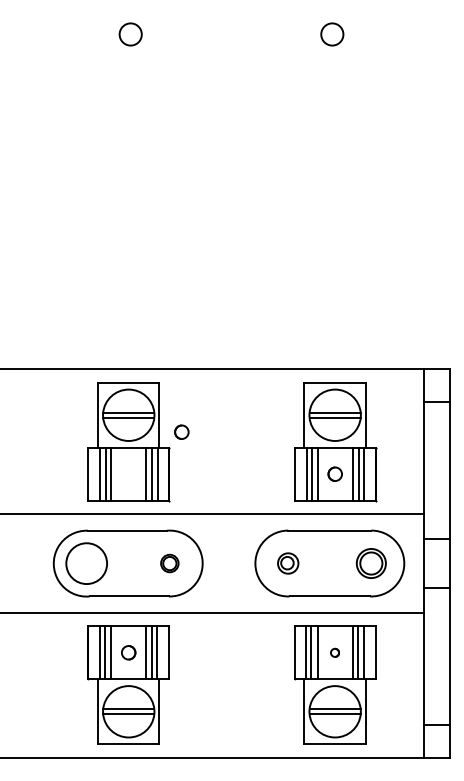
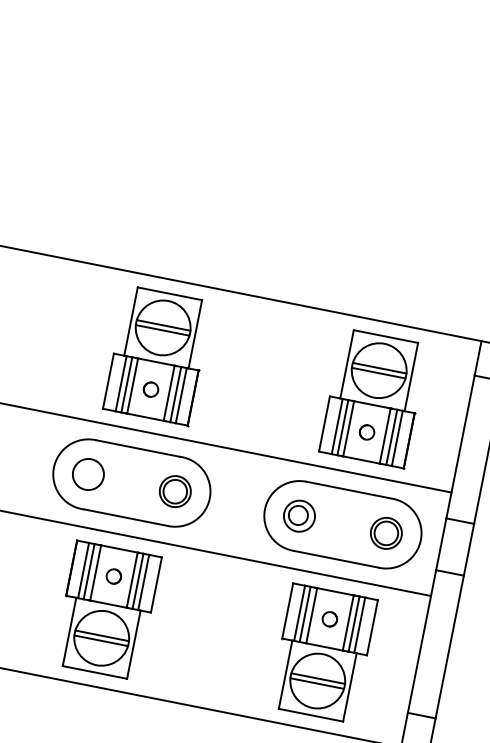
part: (181, 431) -> (150, 388), moved
circle: (86, 563) -> (88, 474), size x0.71
part: (169, 563) -> (175, 491), size x1.67
part: (287, 563) -> (298, 515), size x1.43
part: (334, 652) -> (329, 618), size x1.67

